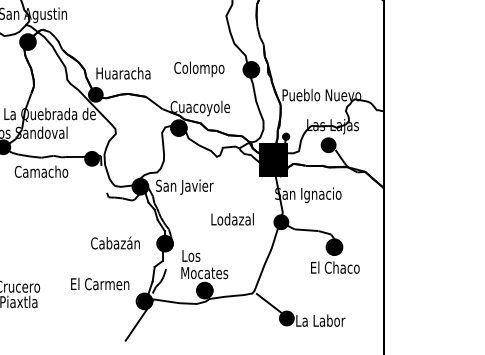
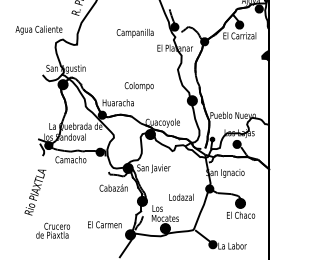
text: (198, 69) -> (138, 86), moved
fill: (272, 160) -> (204, 153), removed
text: (232, 217) -> (181, 196), moved
text: (115, 242) -> (113, 187), moved

